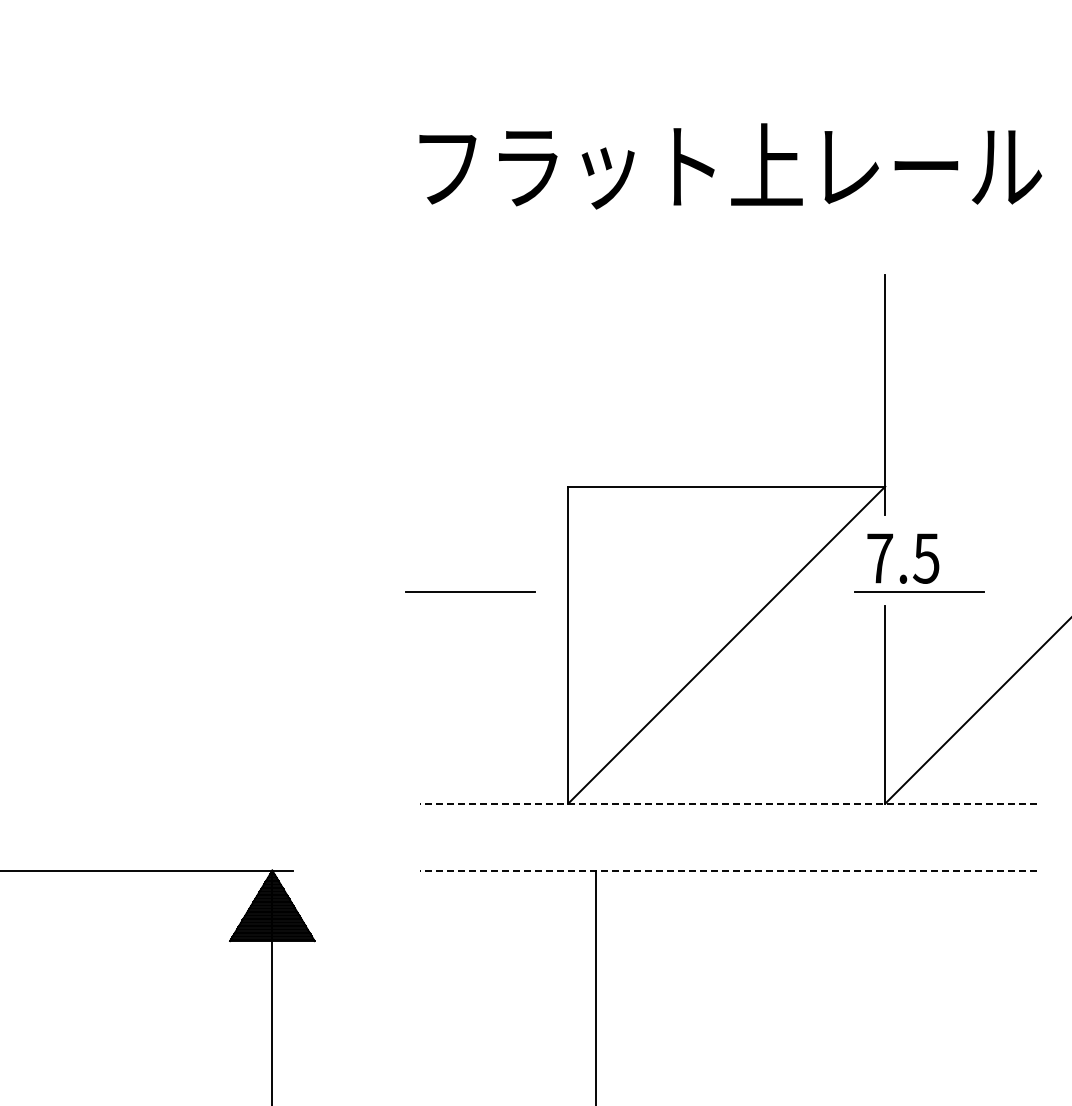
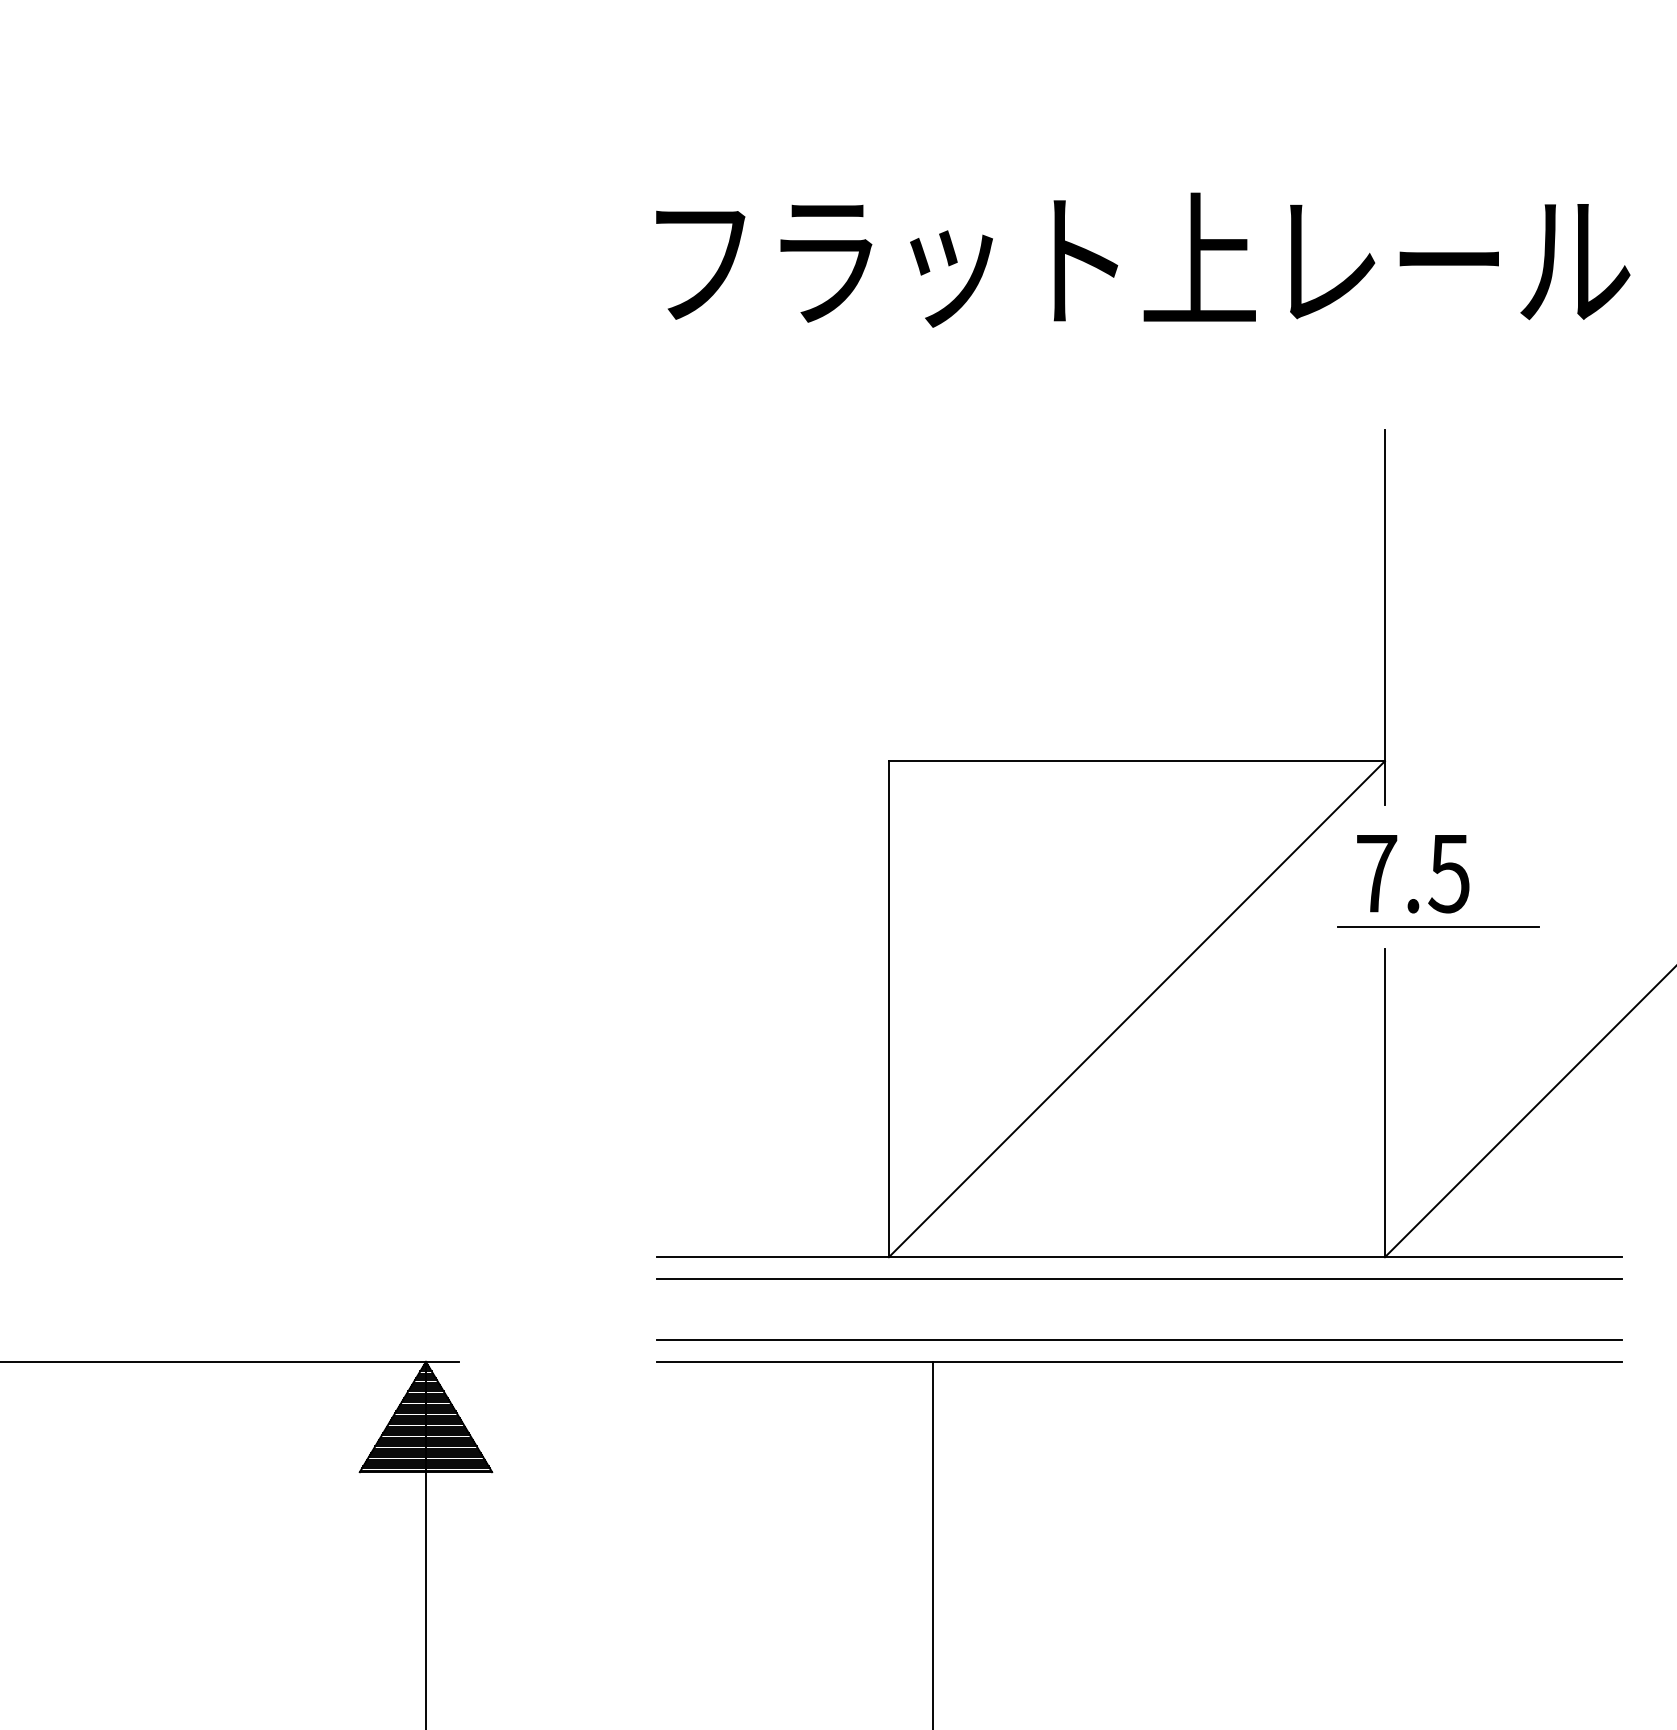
line: (470, 591) -> (736, 925), removed
line: (728, 803) -> (1139, 1256), dashed -> solid
line: (728, 817) -> (1139, 1278), added
line: (728, 856) -> (1139, 1339), added
line: (728, 870) -> (1139, 1361), dashed -> solid

